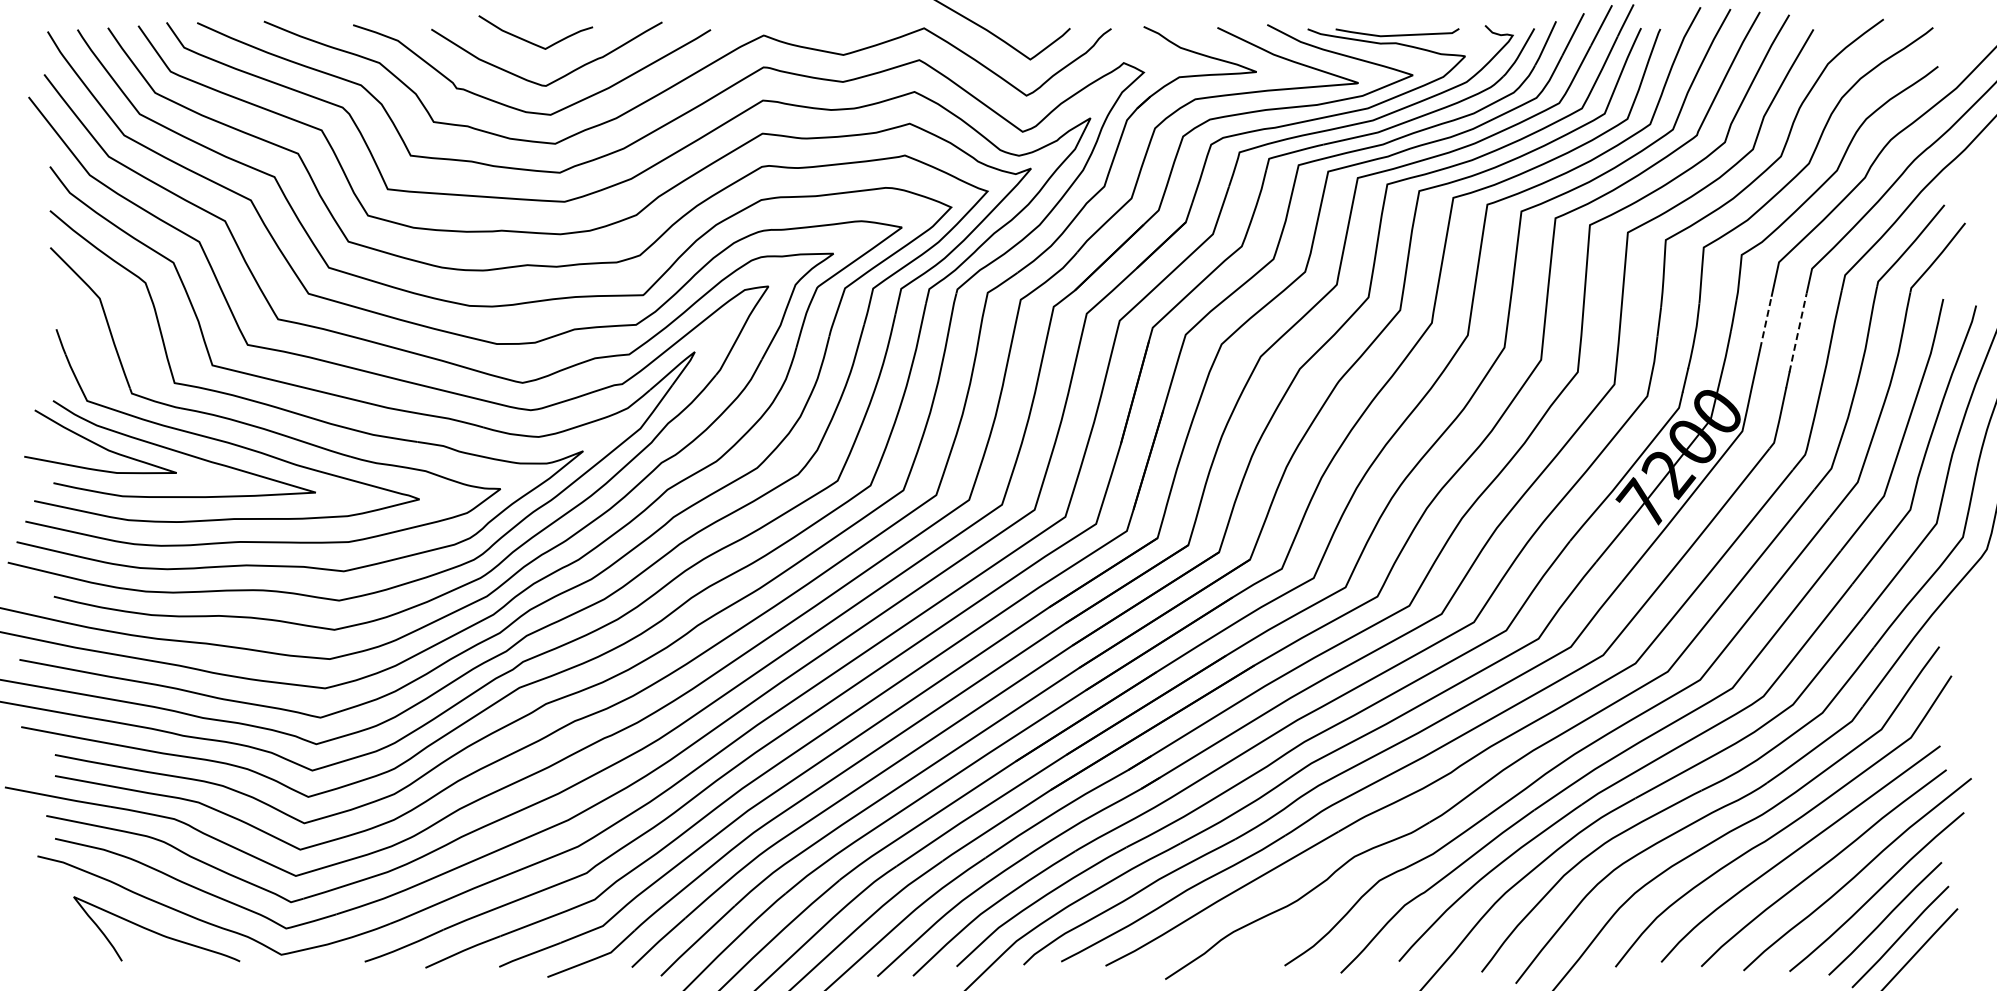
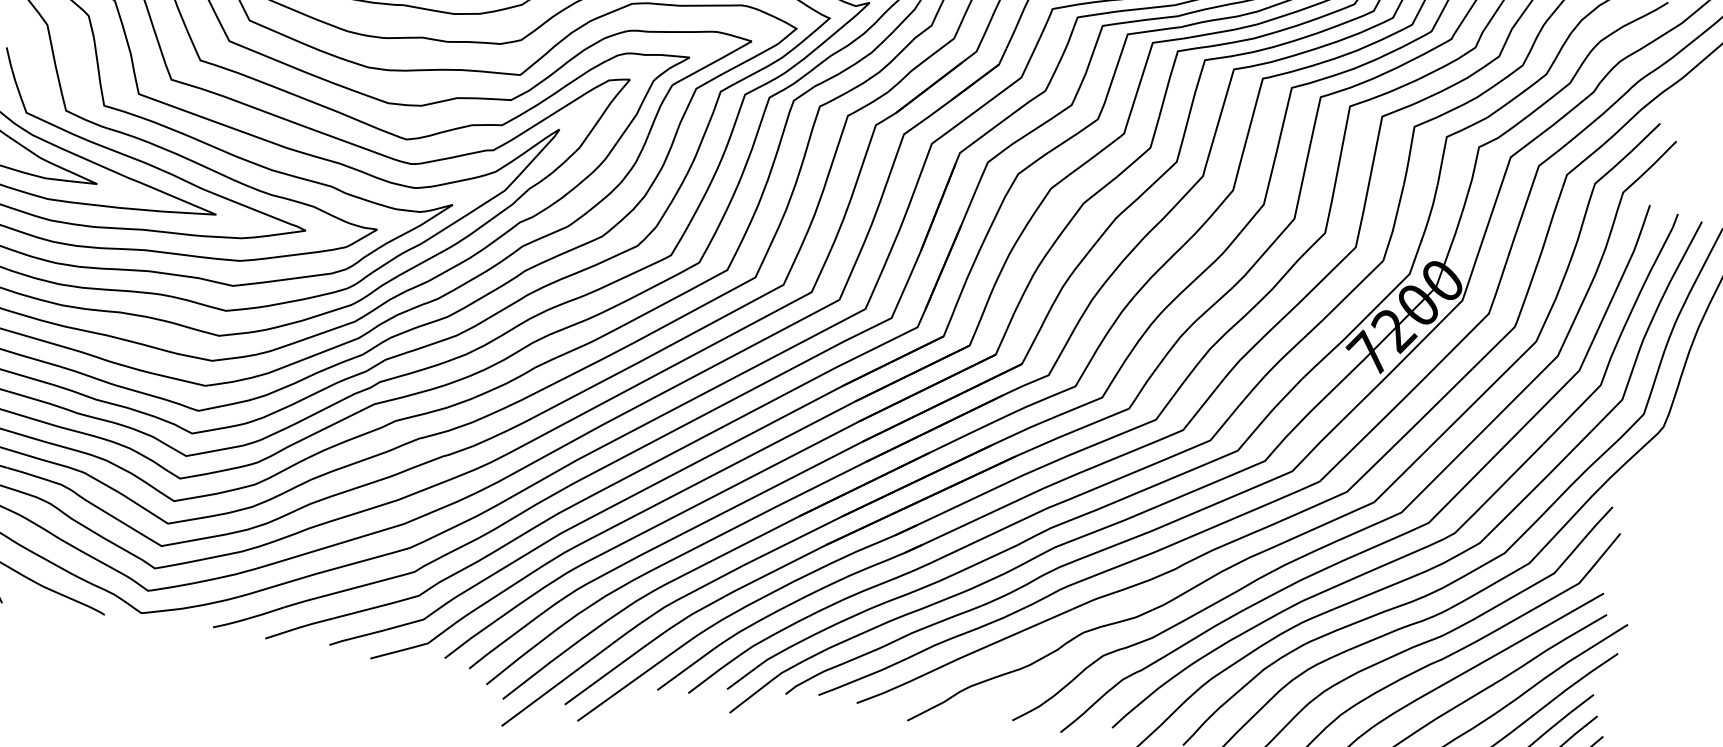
line: (1765, 322) -> (1493, 208), dashed -> solid
line: (1797, 333) -> (1519, 220), dashed -> solid

